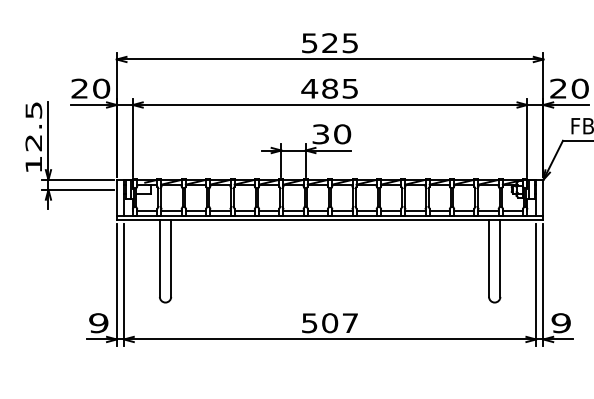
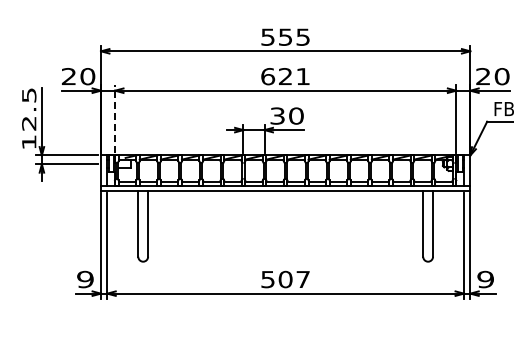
text: (329, 42) -> (285, 36), 525 -> 555
text: (328, 88) -> (284, 76), 485 -> 621
line: (133, 137) -> (115, 118), solid -> dashed

